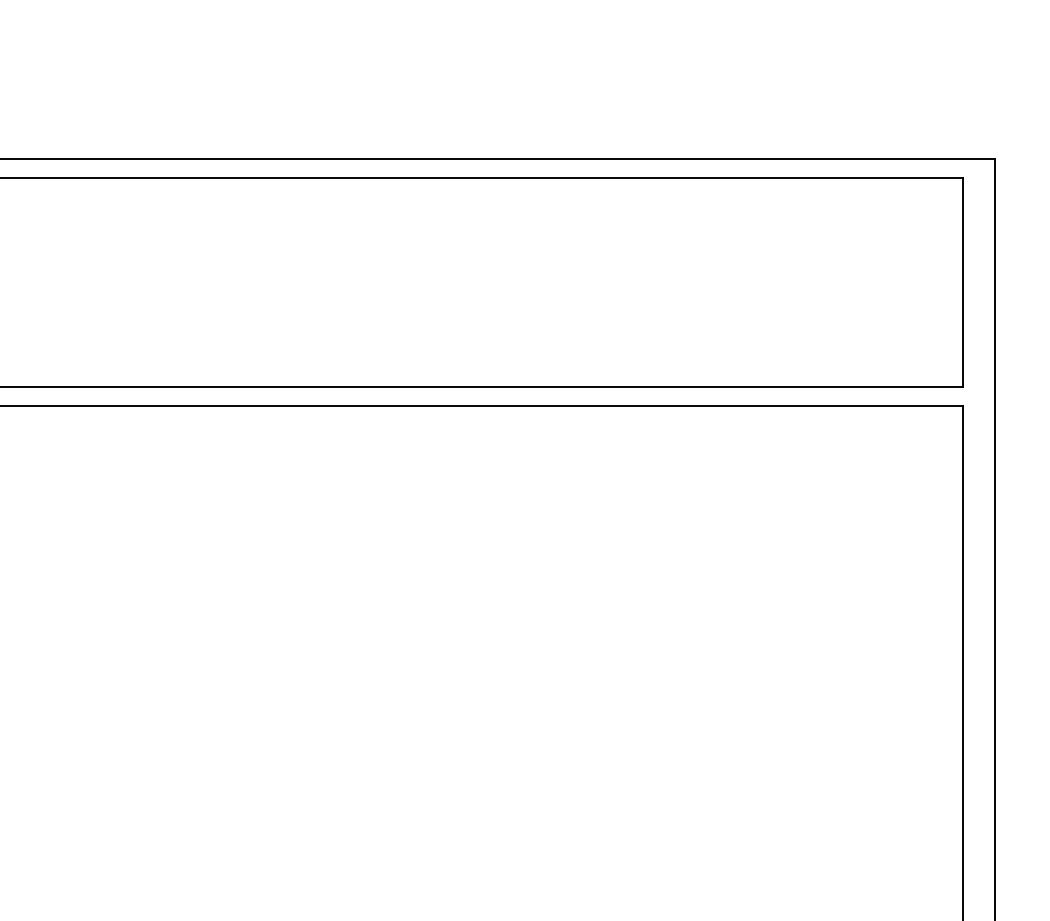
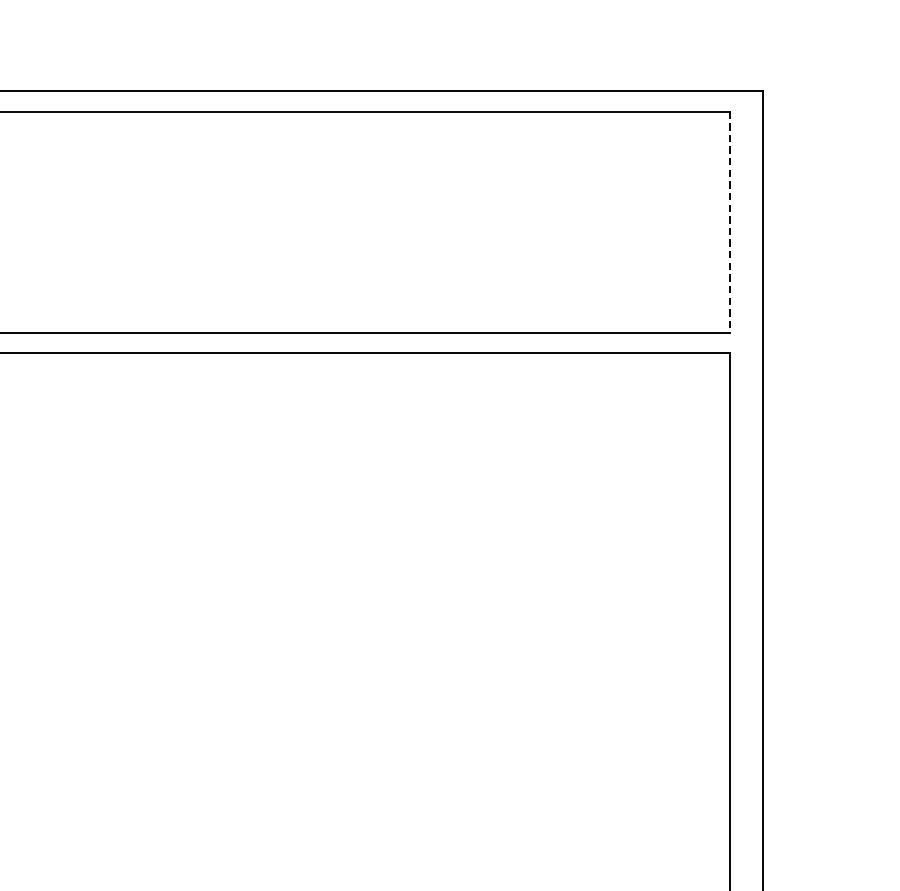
line: (963, 282) -> (730, 222), solid -> dashed

